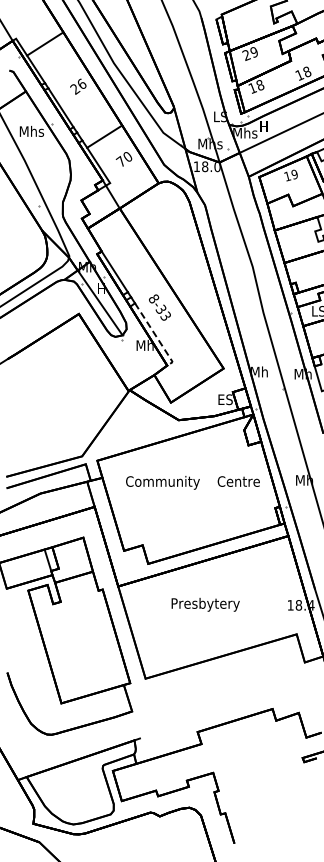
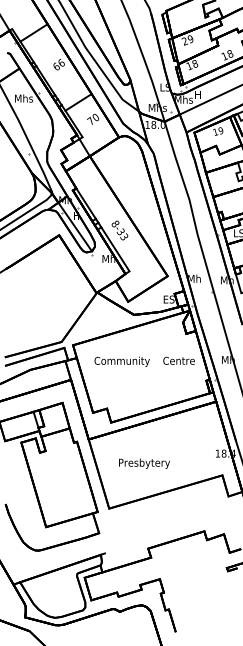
text: (75, 88) -> (56, 66), 26 -> 66
line: (156, 336) -> (117, 252), dashed -> solid
text: (205, 604) -> (144, 463), moved

